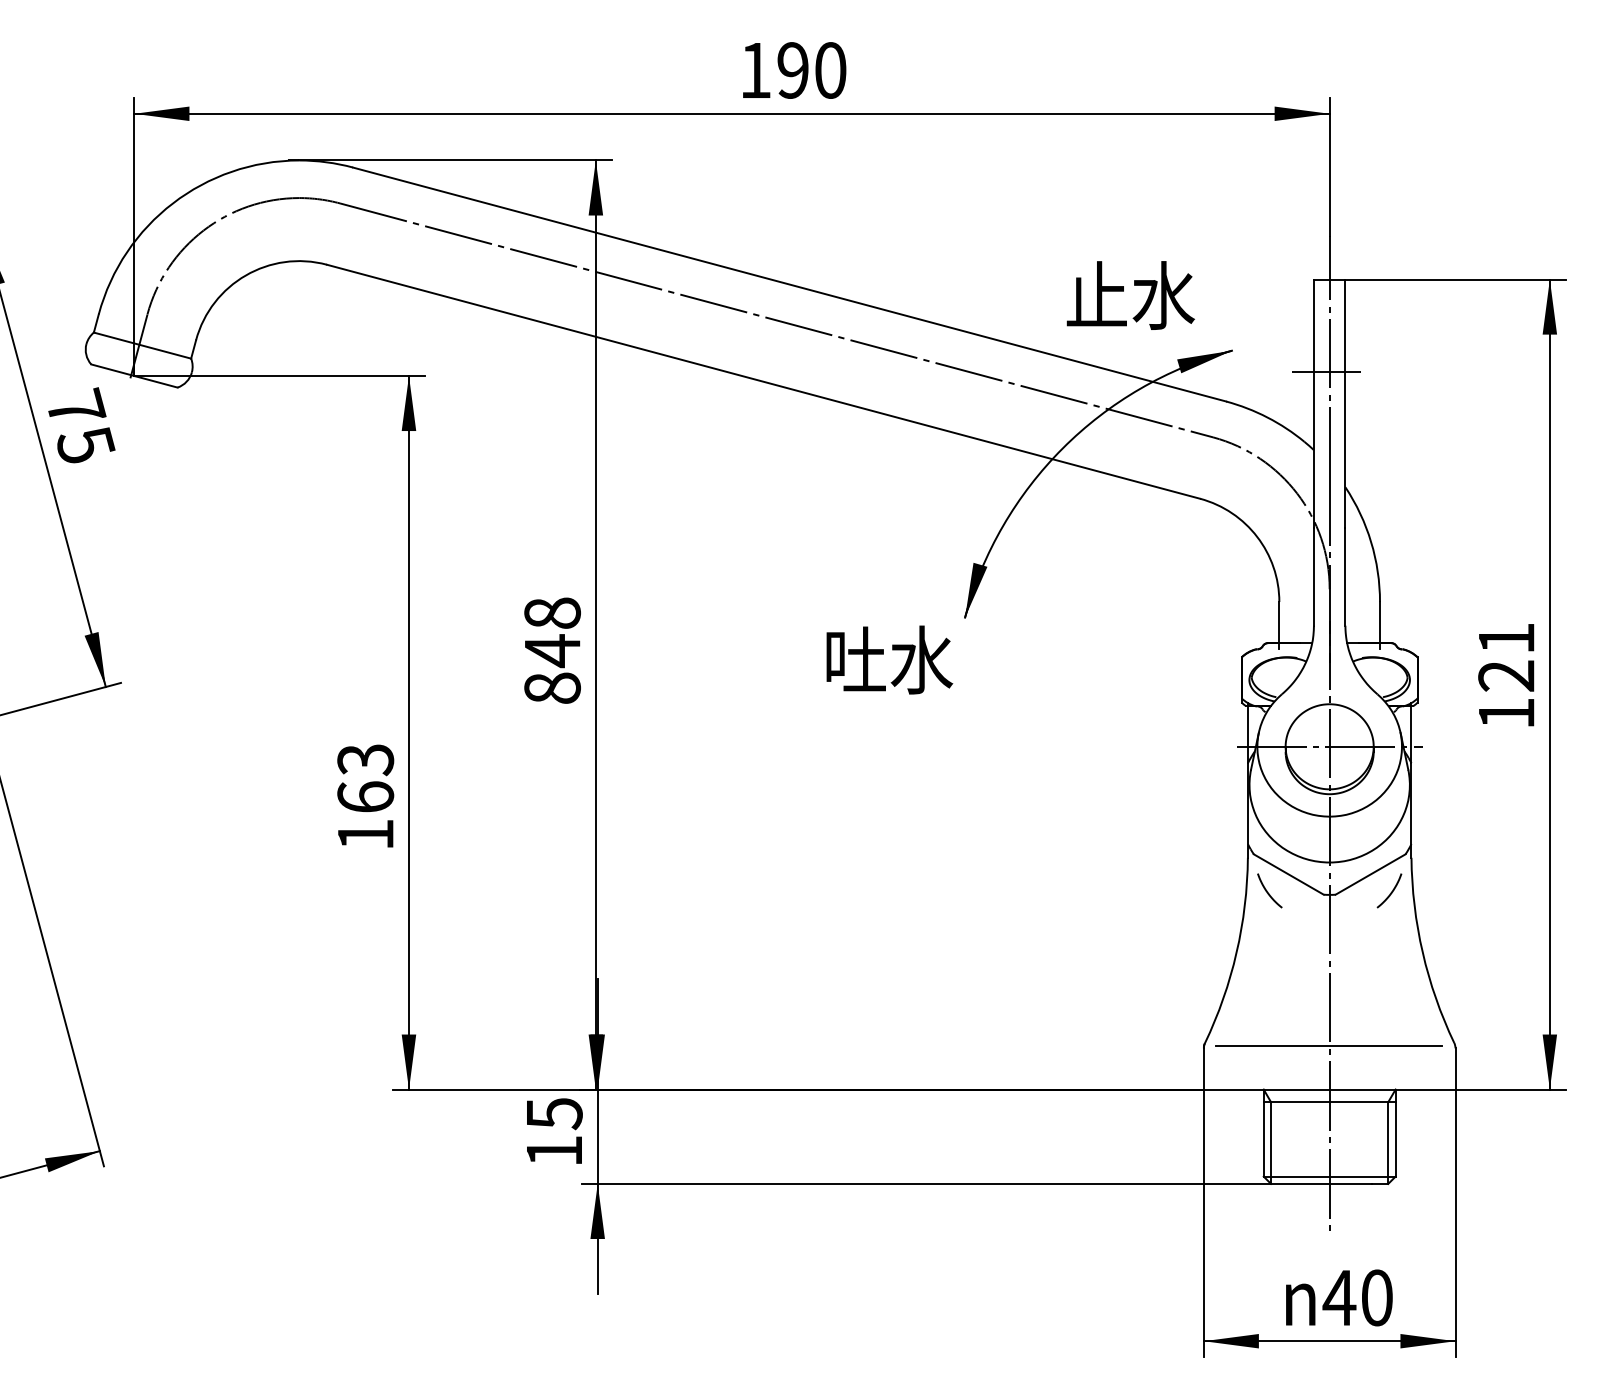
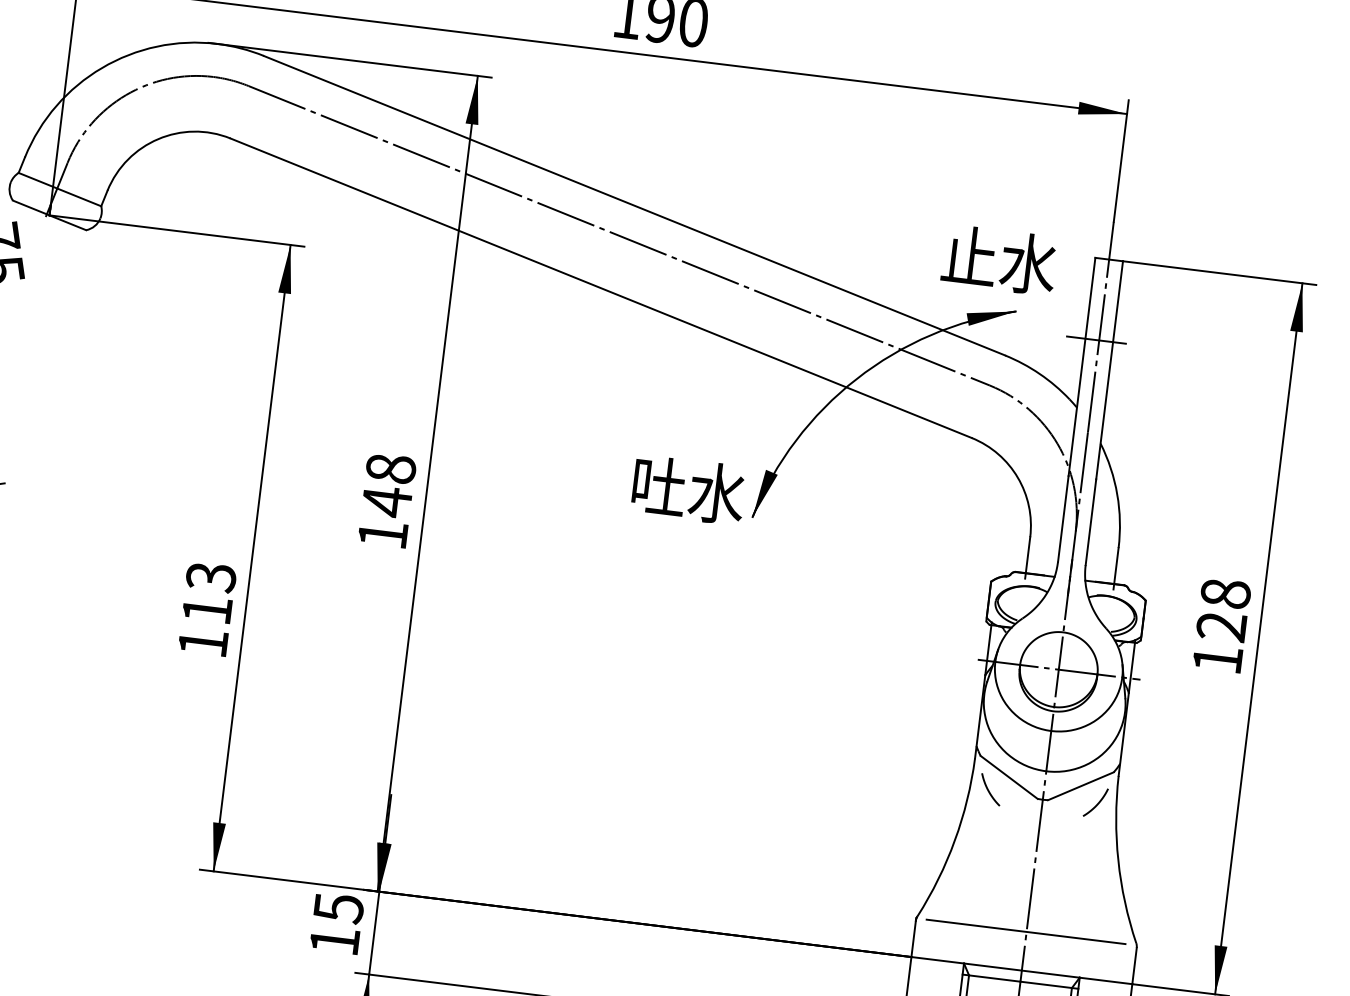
text: (1130, 295) -> (999, 260), moved
text: (1506, 637) -> (1225, 592), 121 -> 128
text: (889, 659) -> (688, 489), moved
text: (552, 687) -> (382, 533), 848 -> 148
text: (365, 796) -> (207, 609), 163 -> 113

